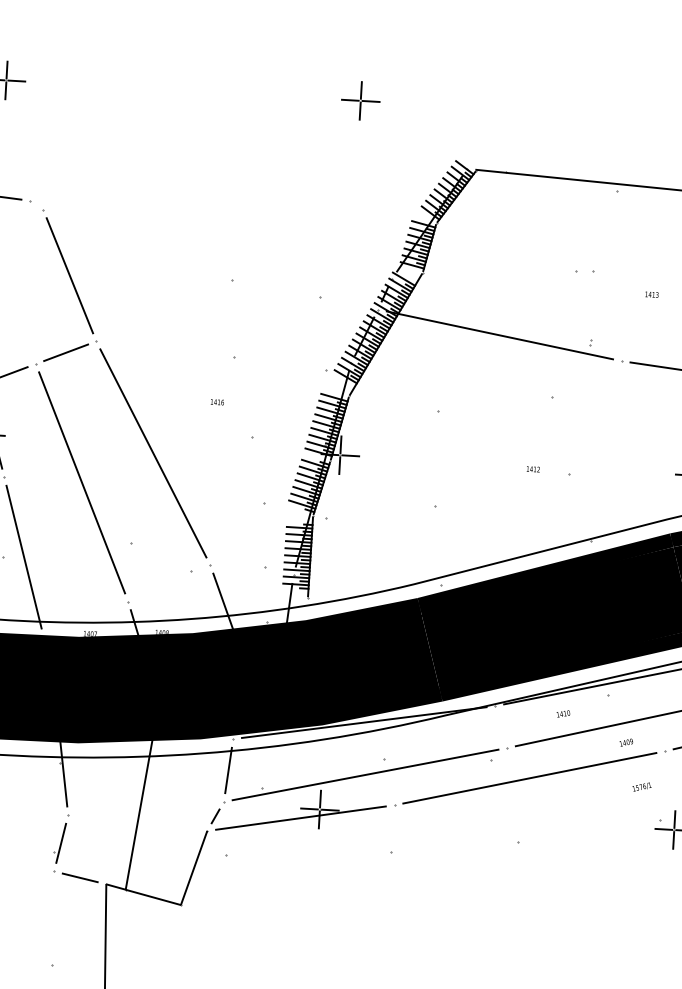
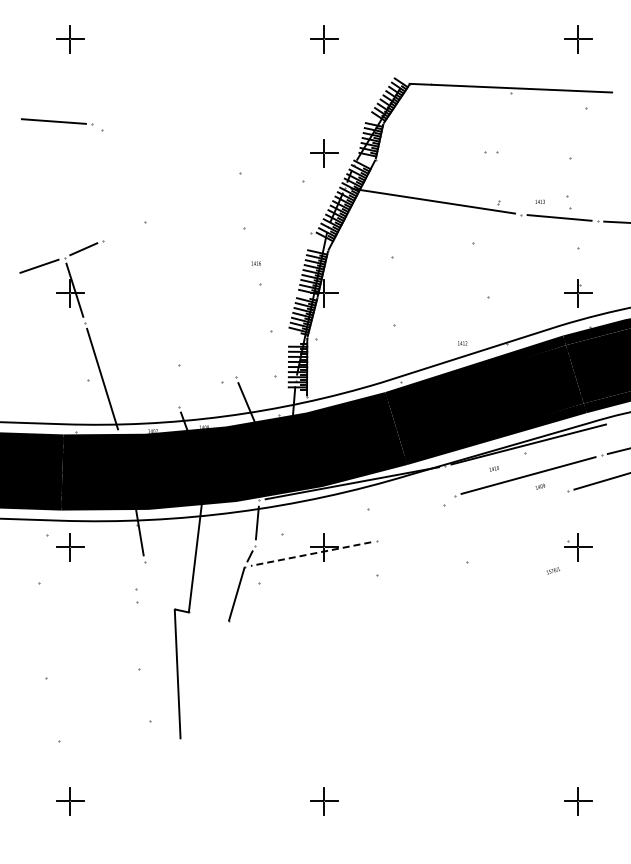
part: (351, 260) -> (324, 153), added
line: (69, 276) -> (123, 176), removed
text: (651, 294) -> (539, 201), moved
line: (65, 352) -> (123, 231), removed
text: (216, 402) -> (255, 263), moved
line: (153, 453) -> (190, 299), removed
text: (533, 469) -> (462, 343), moved
line: (81, 482) -> (140, 323), removed
line: (365, 774) -> (355, 520), removed
line: (529, 777) -> (472, 515), removed
text: (642, 786) -> (553, 570), moved
line: (300, 818) -> (310, 554), solid -> dashed
line: (60, 842) -> (140, 581), removed
line: (79, 877) -> (155, 605), removed
line: (152, 896) -> (208, 616), removed

